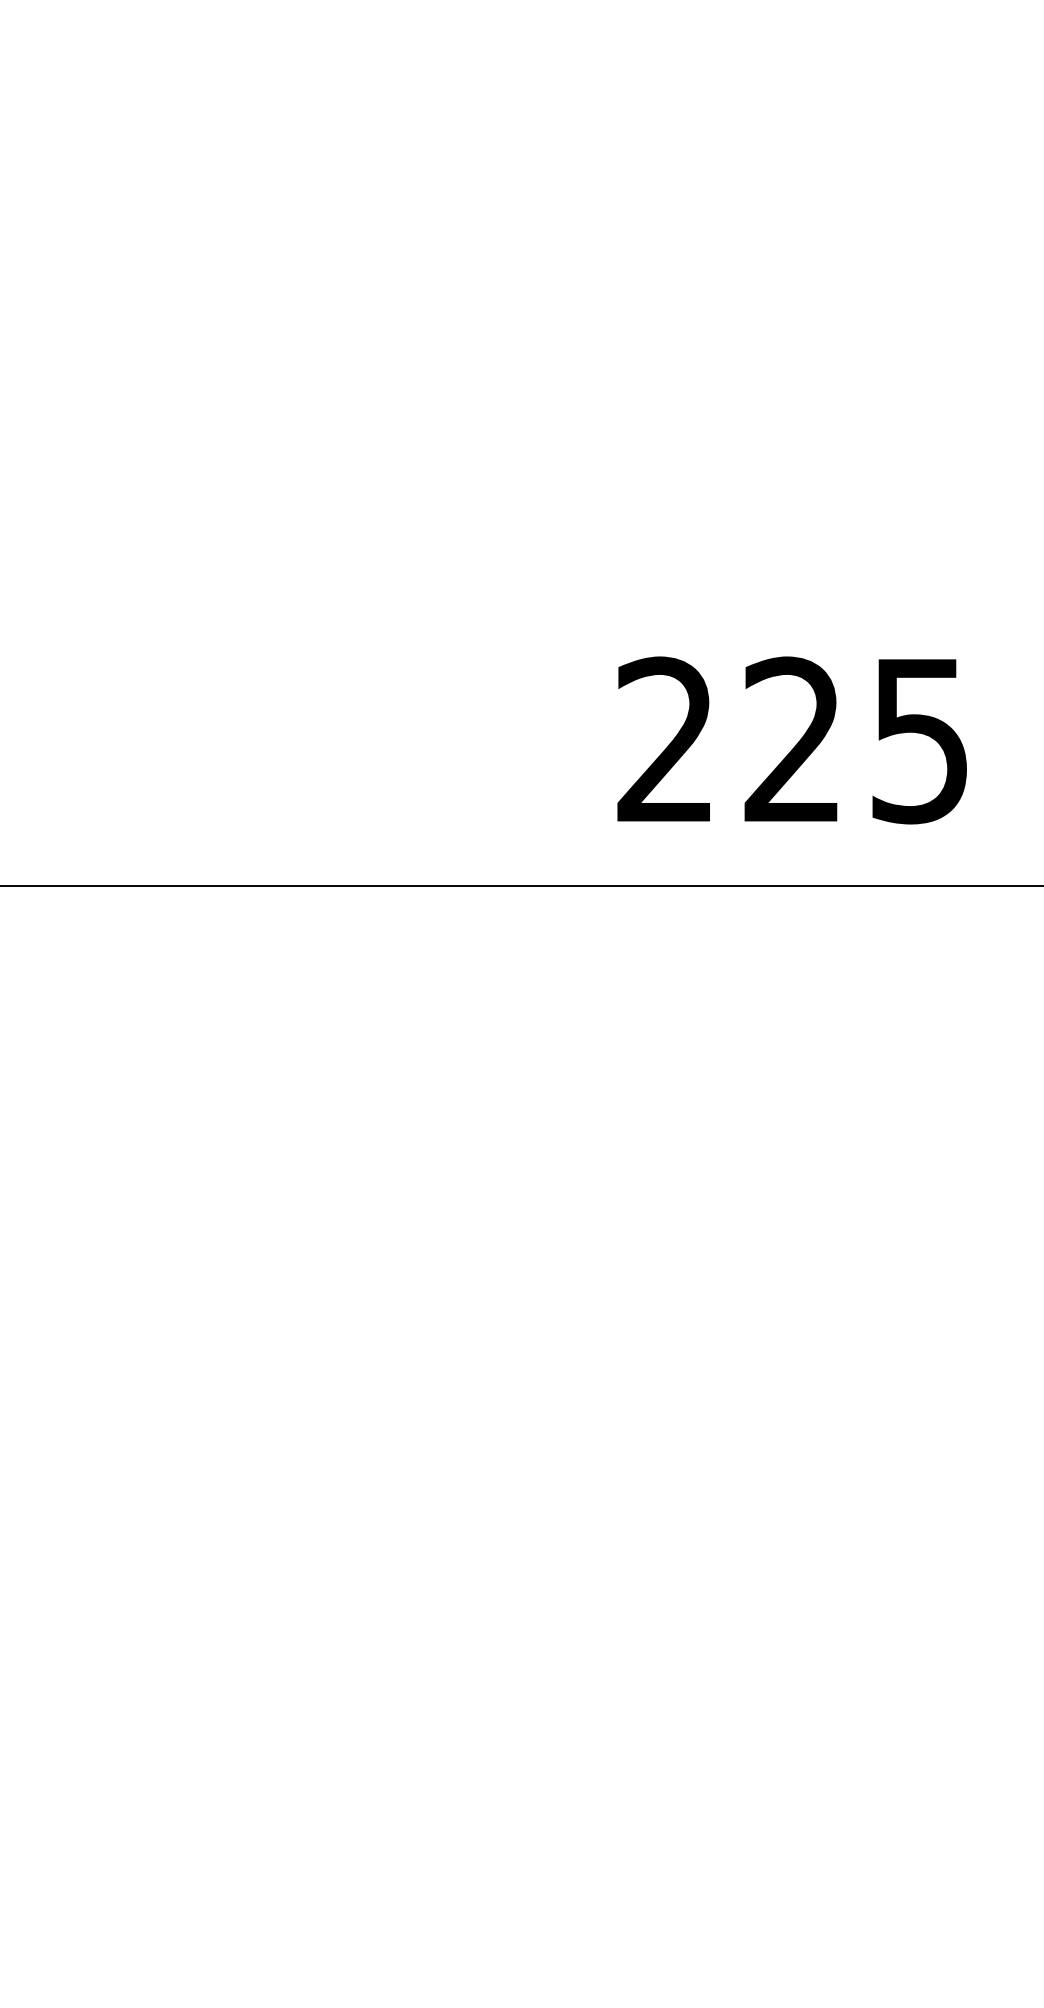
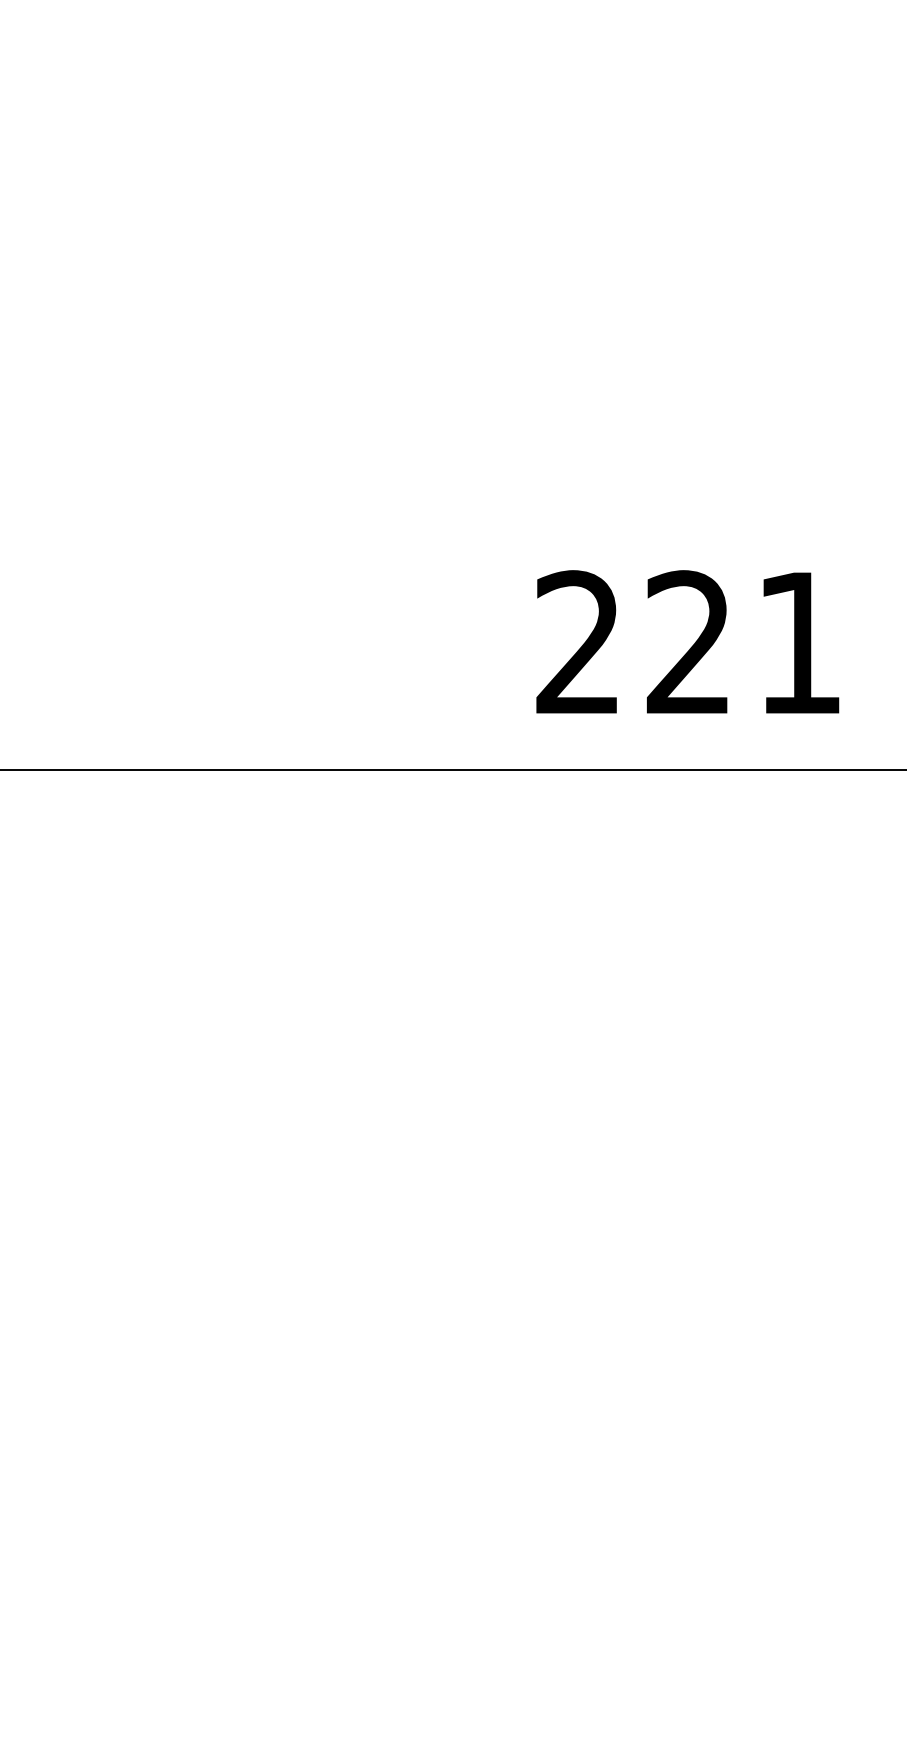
text: (919, 742) -> (798, 644), 225 -> 221

